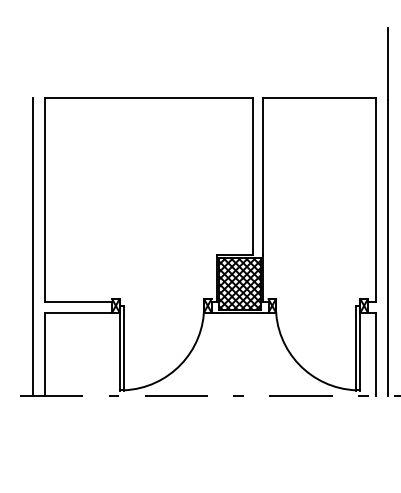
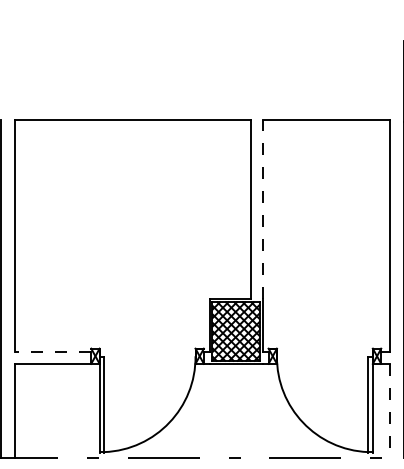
line: (263, 176) -> (262, 209), solid -> dashed
line: (78, 301) -> (52, 351), solid -> dashed
line: (375, 354) -> (389, 411), solid -> dashed

